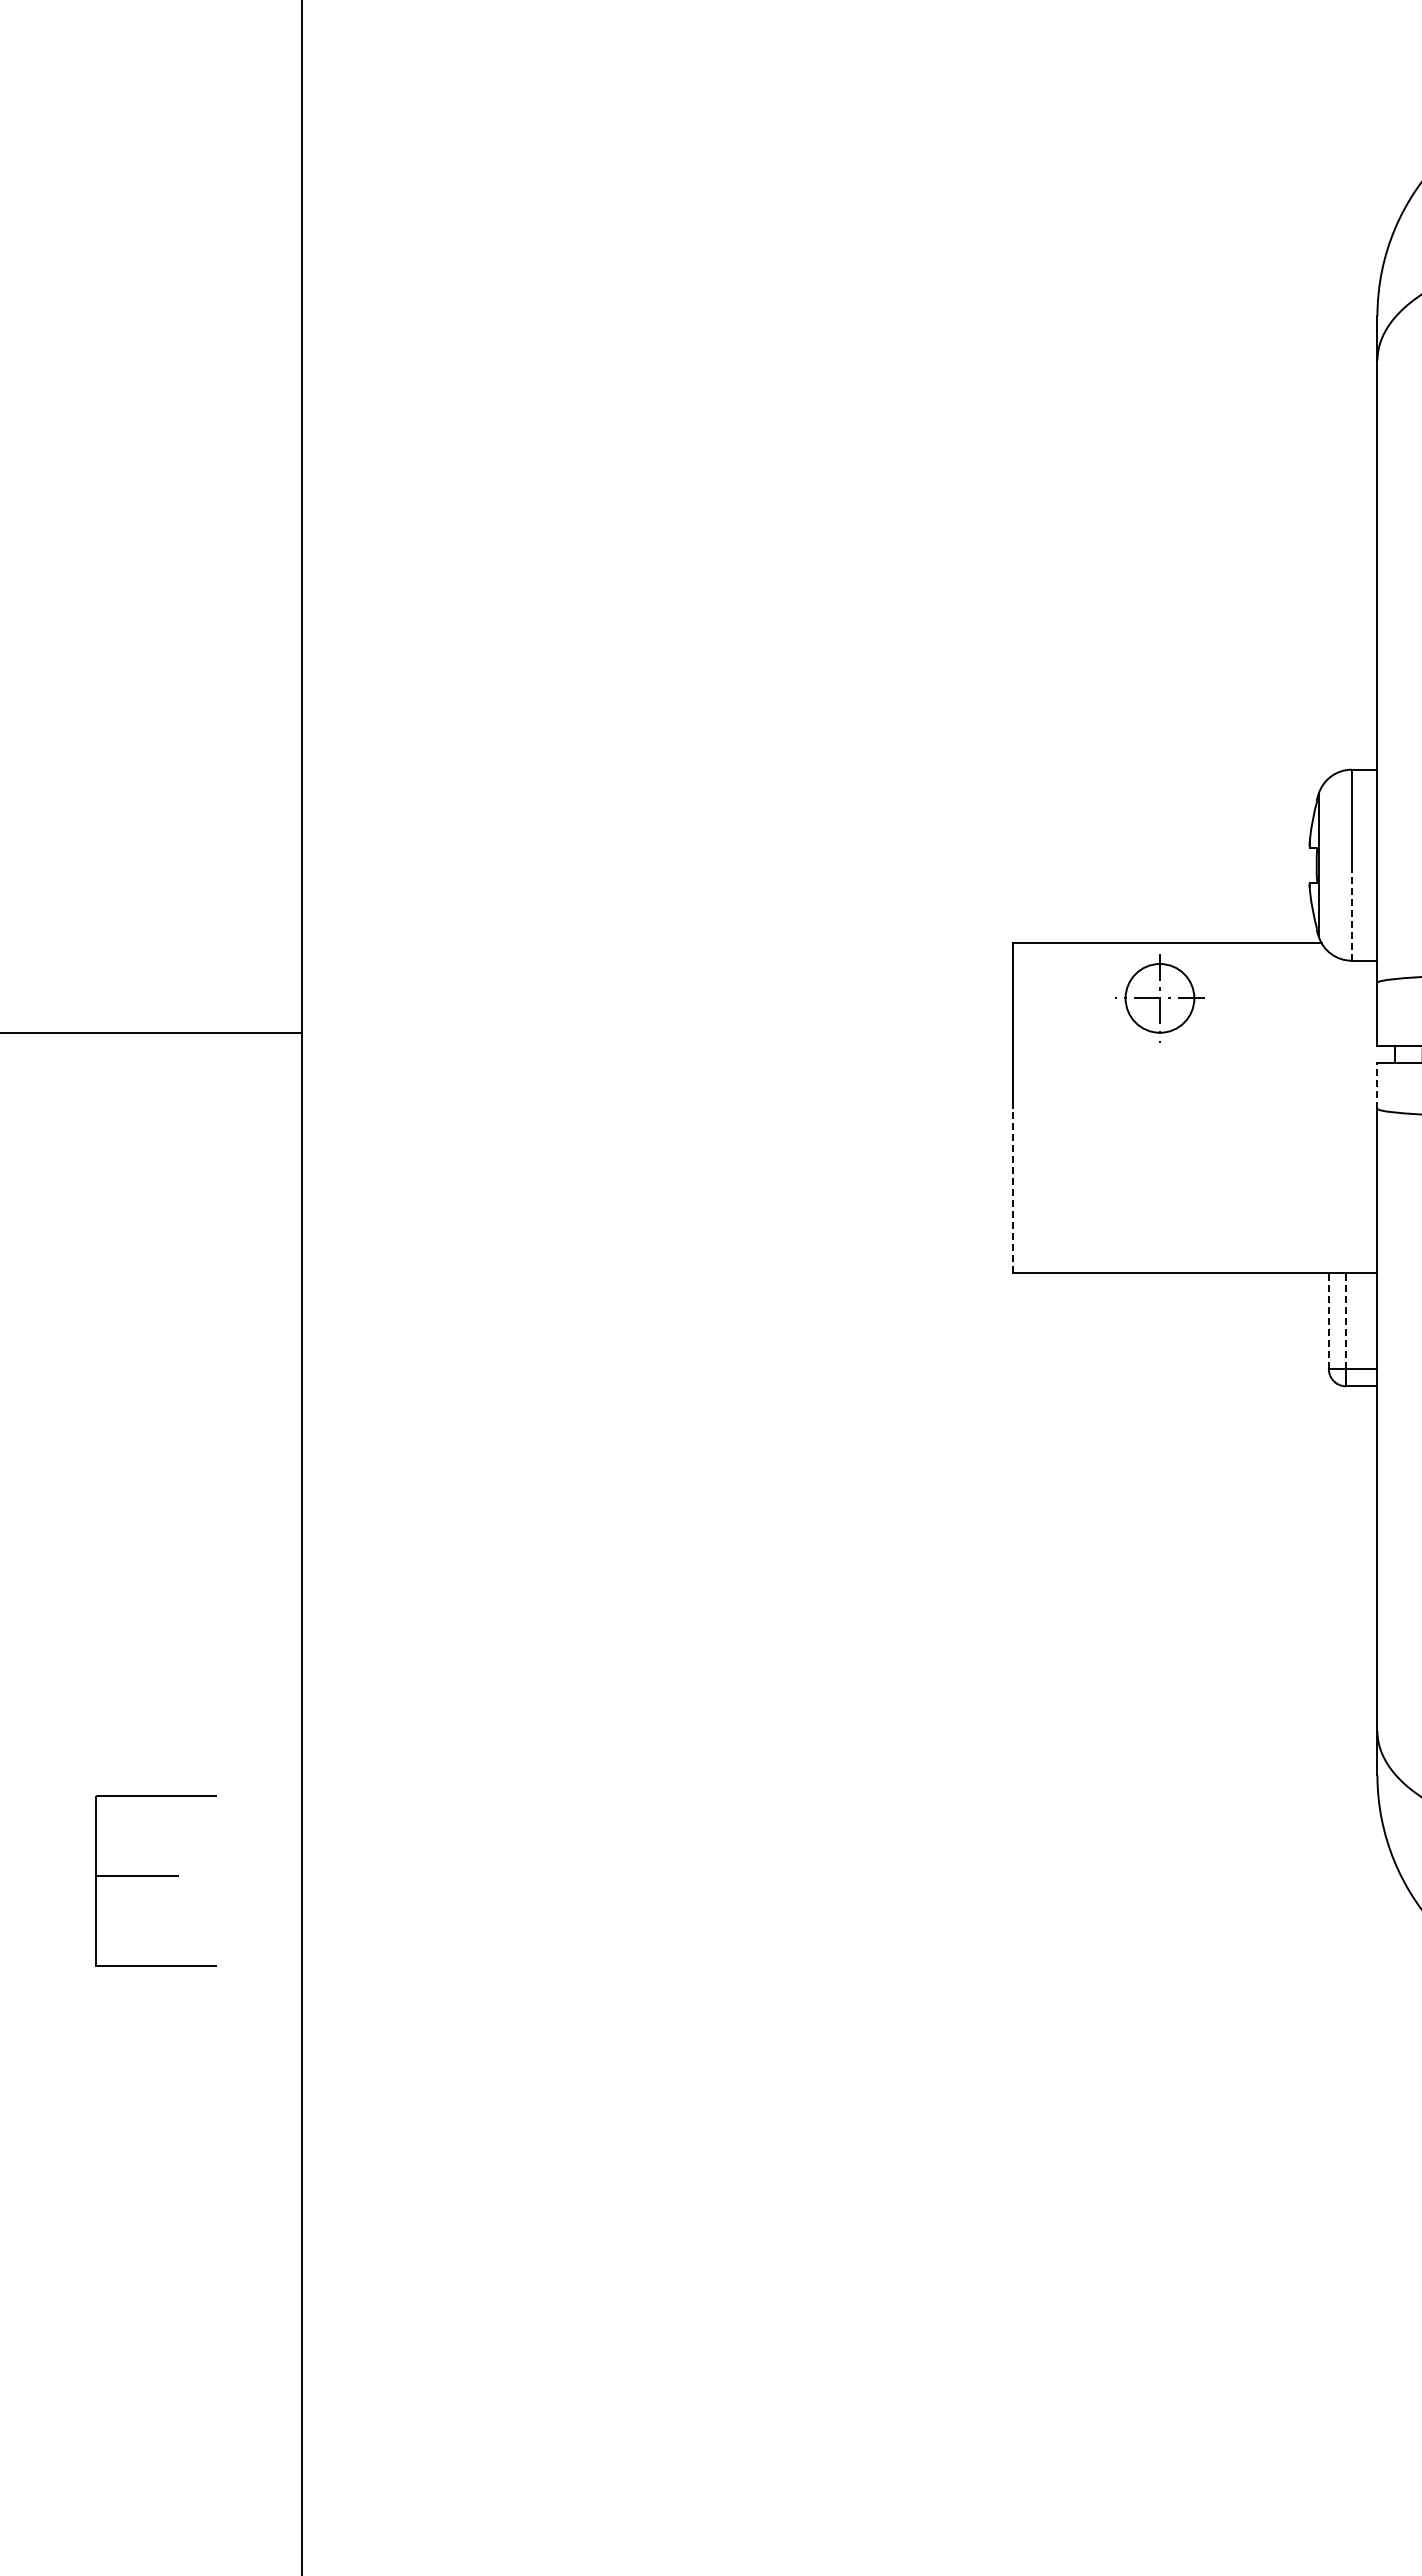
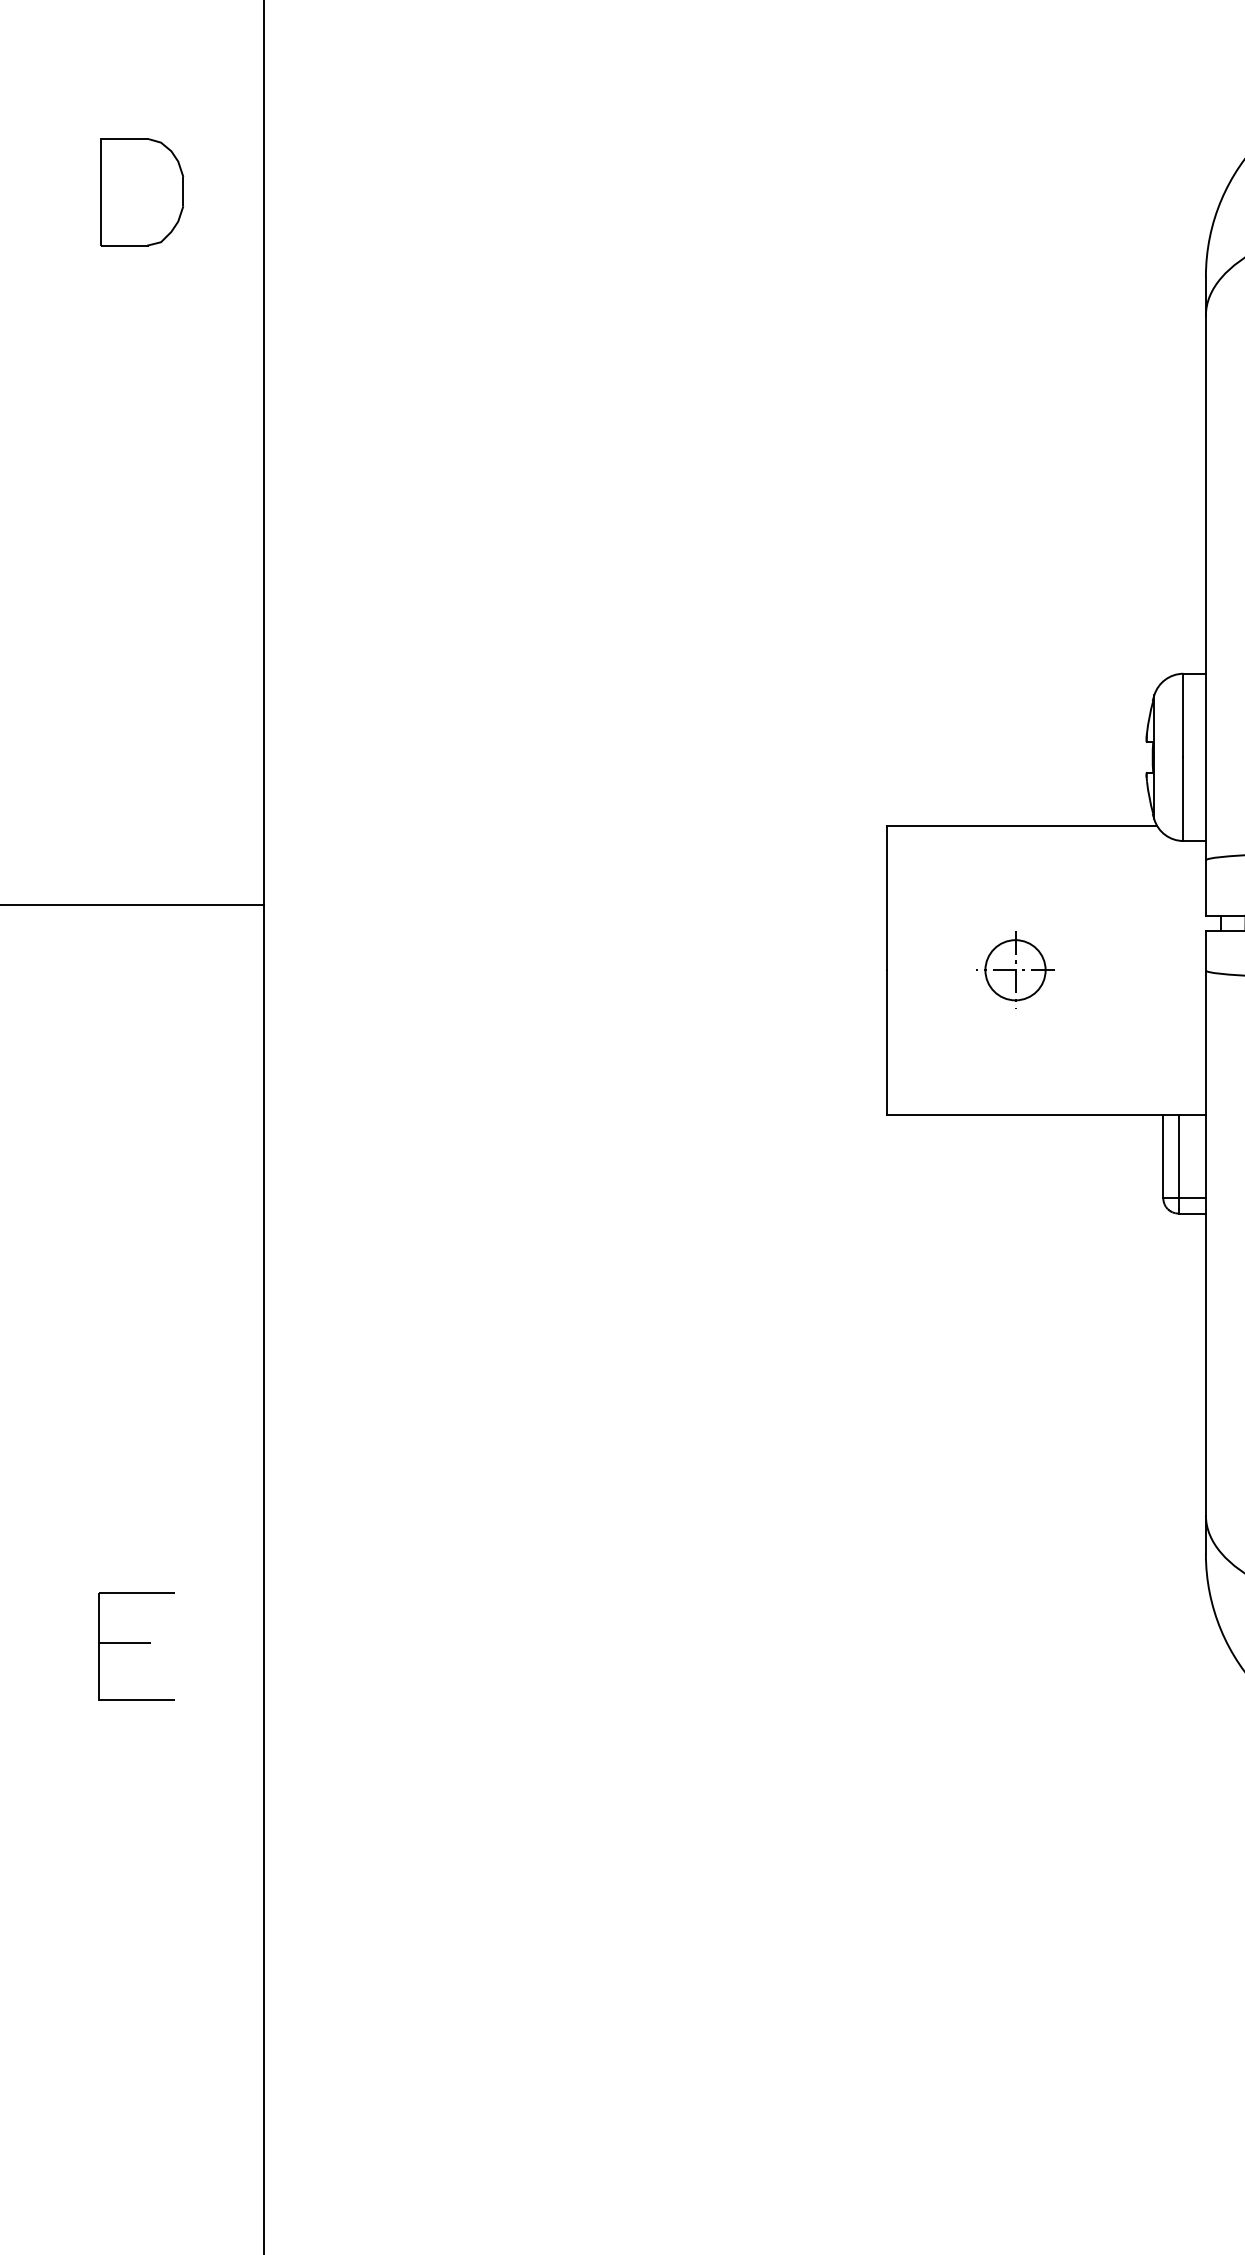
part: (162, 219) -> (142, 192), added
line: (1351, 912) -> (1183, 798), dashed -> solid
part: (1159, 998) -> (1015, 970), moved
line: (1377, 1085) -> (1205, 950), dashed -> solid
line: (1012, 1190) -> (886, 1042), dashed -> solid
line: (1328, 1321) -> (1163, 1156), dashed -> solid
line: (1346, 1321) -> (1178, 1156), dashed -> solid
part: (155, 1880) -> (136, 1646), size x0.71

